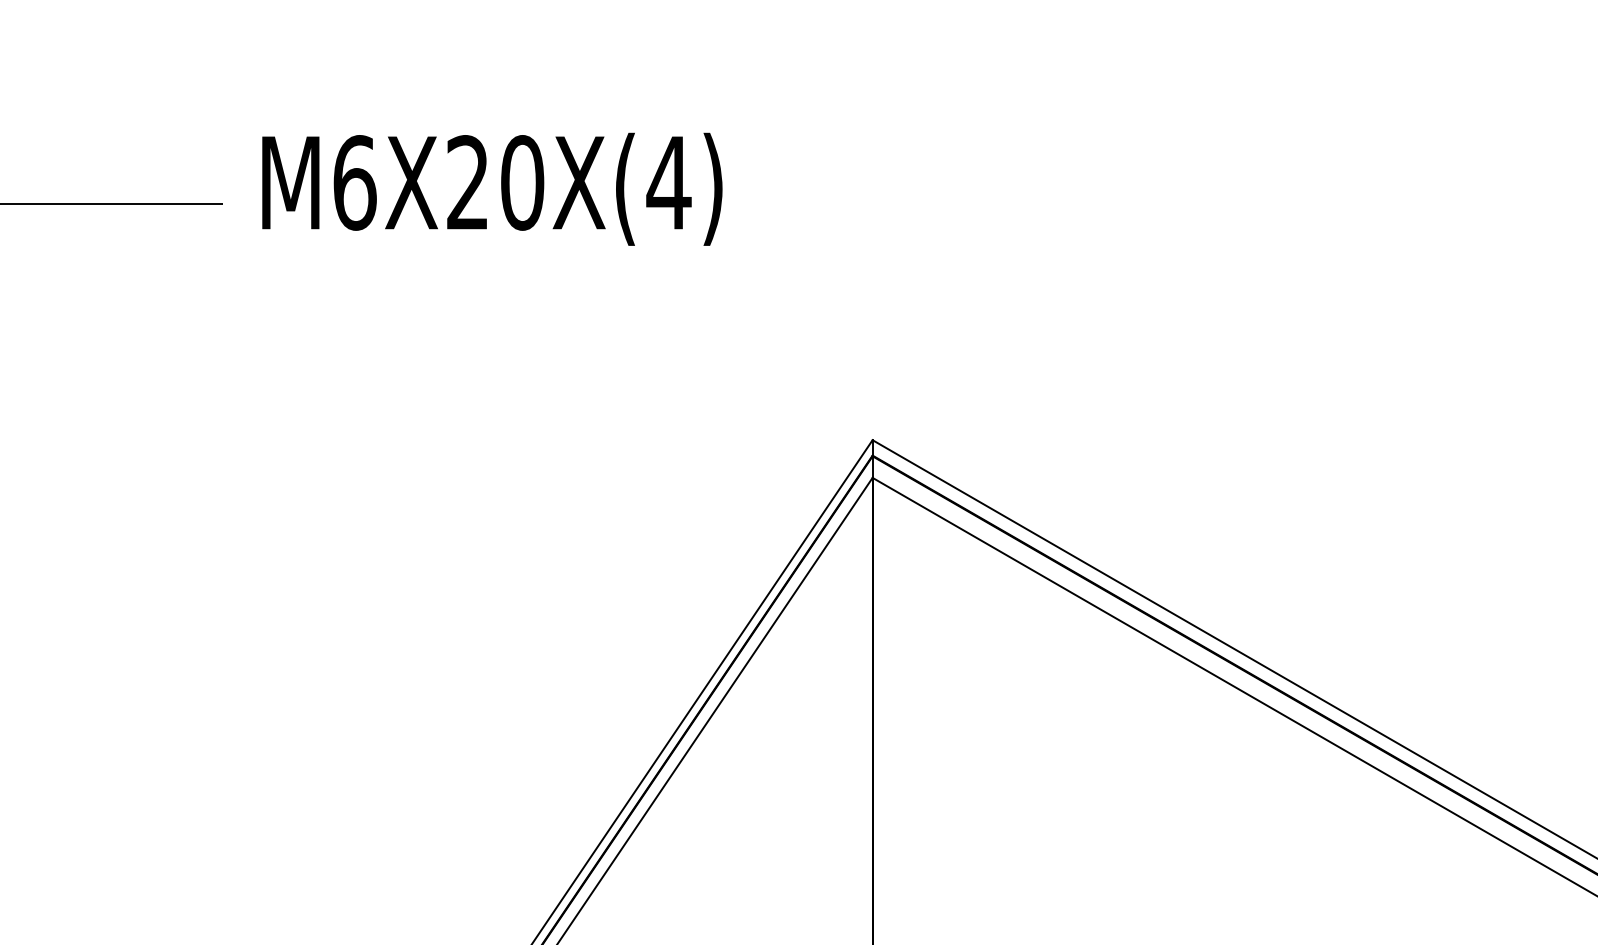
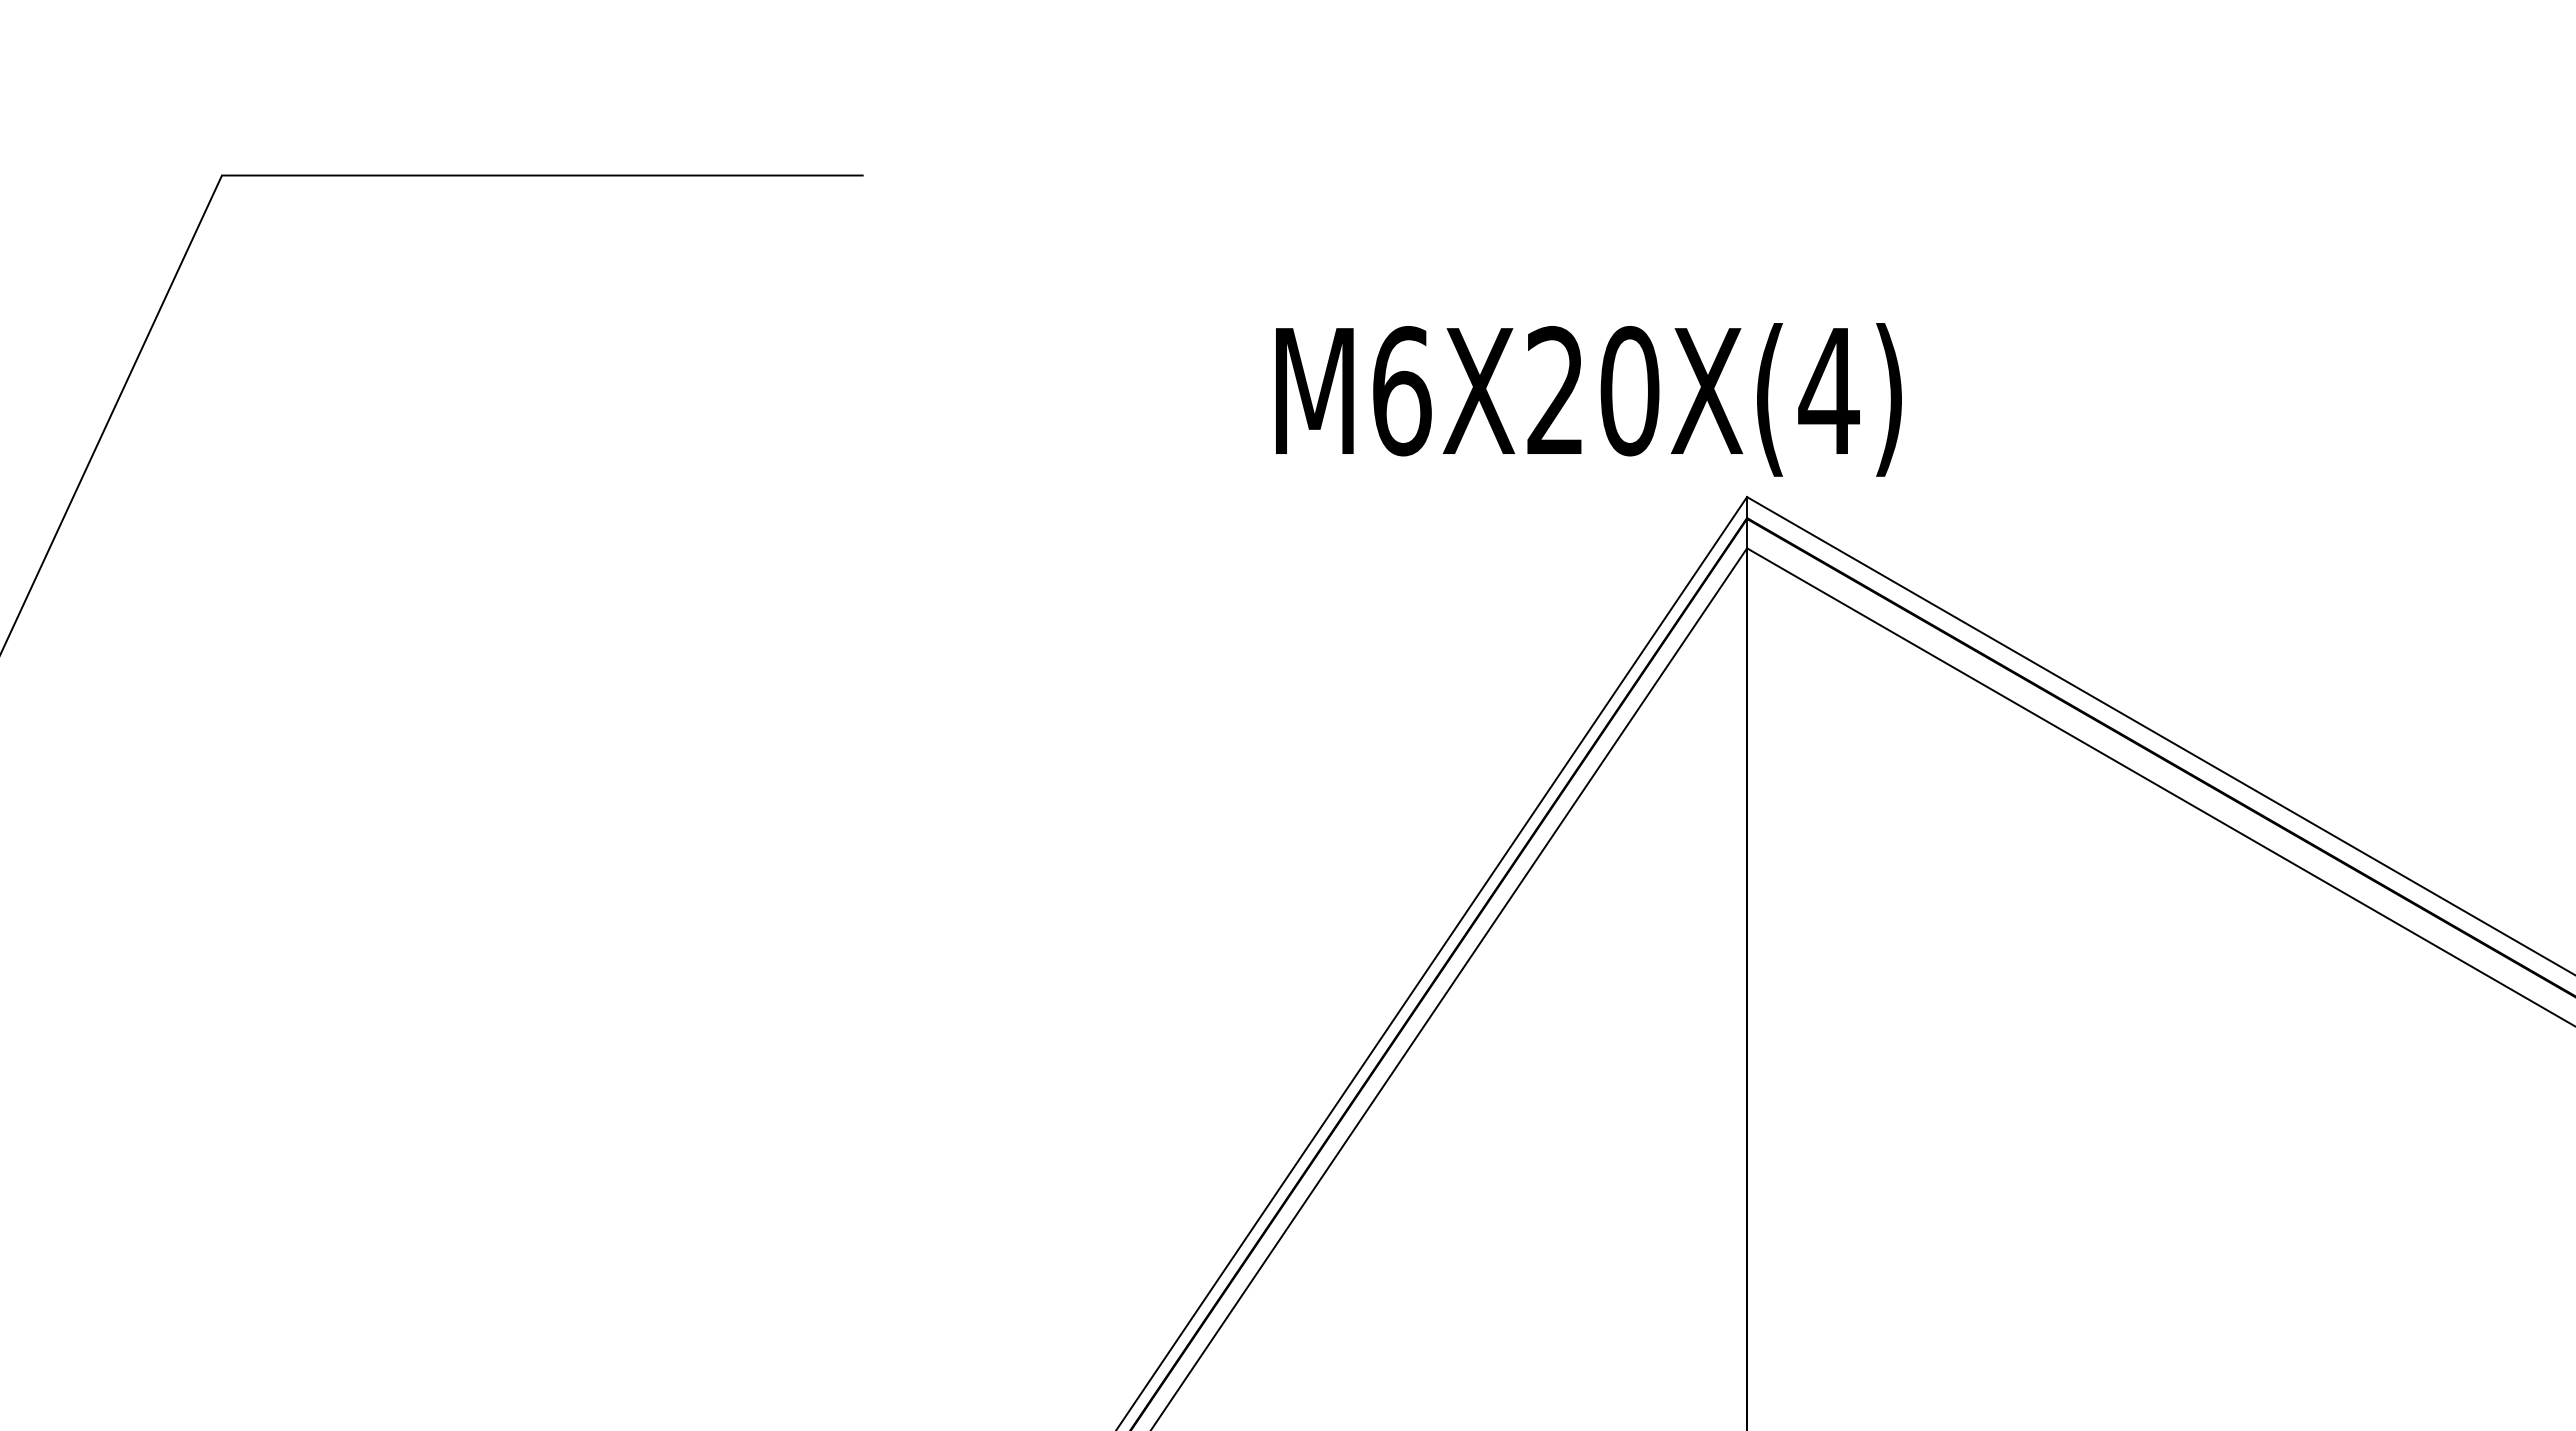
text: (492, 189) -> (1588, 399), moved

